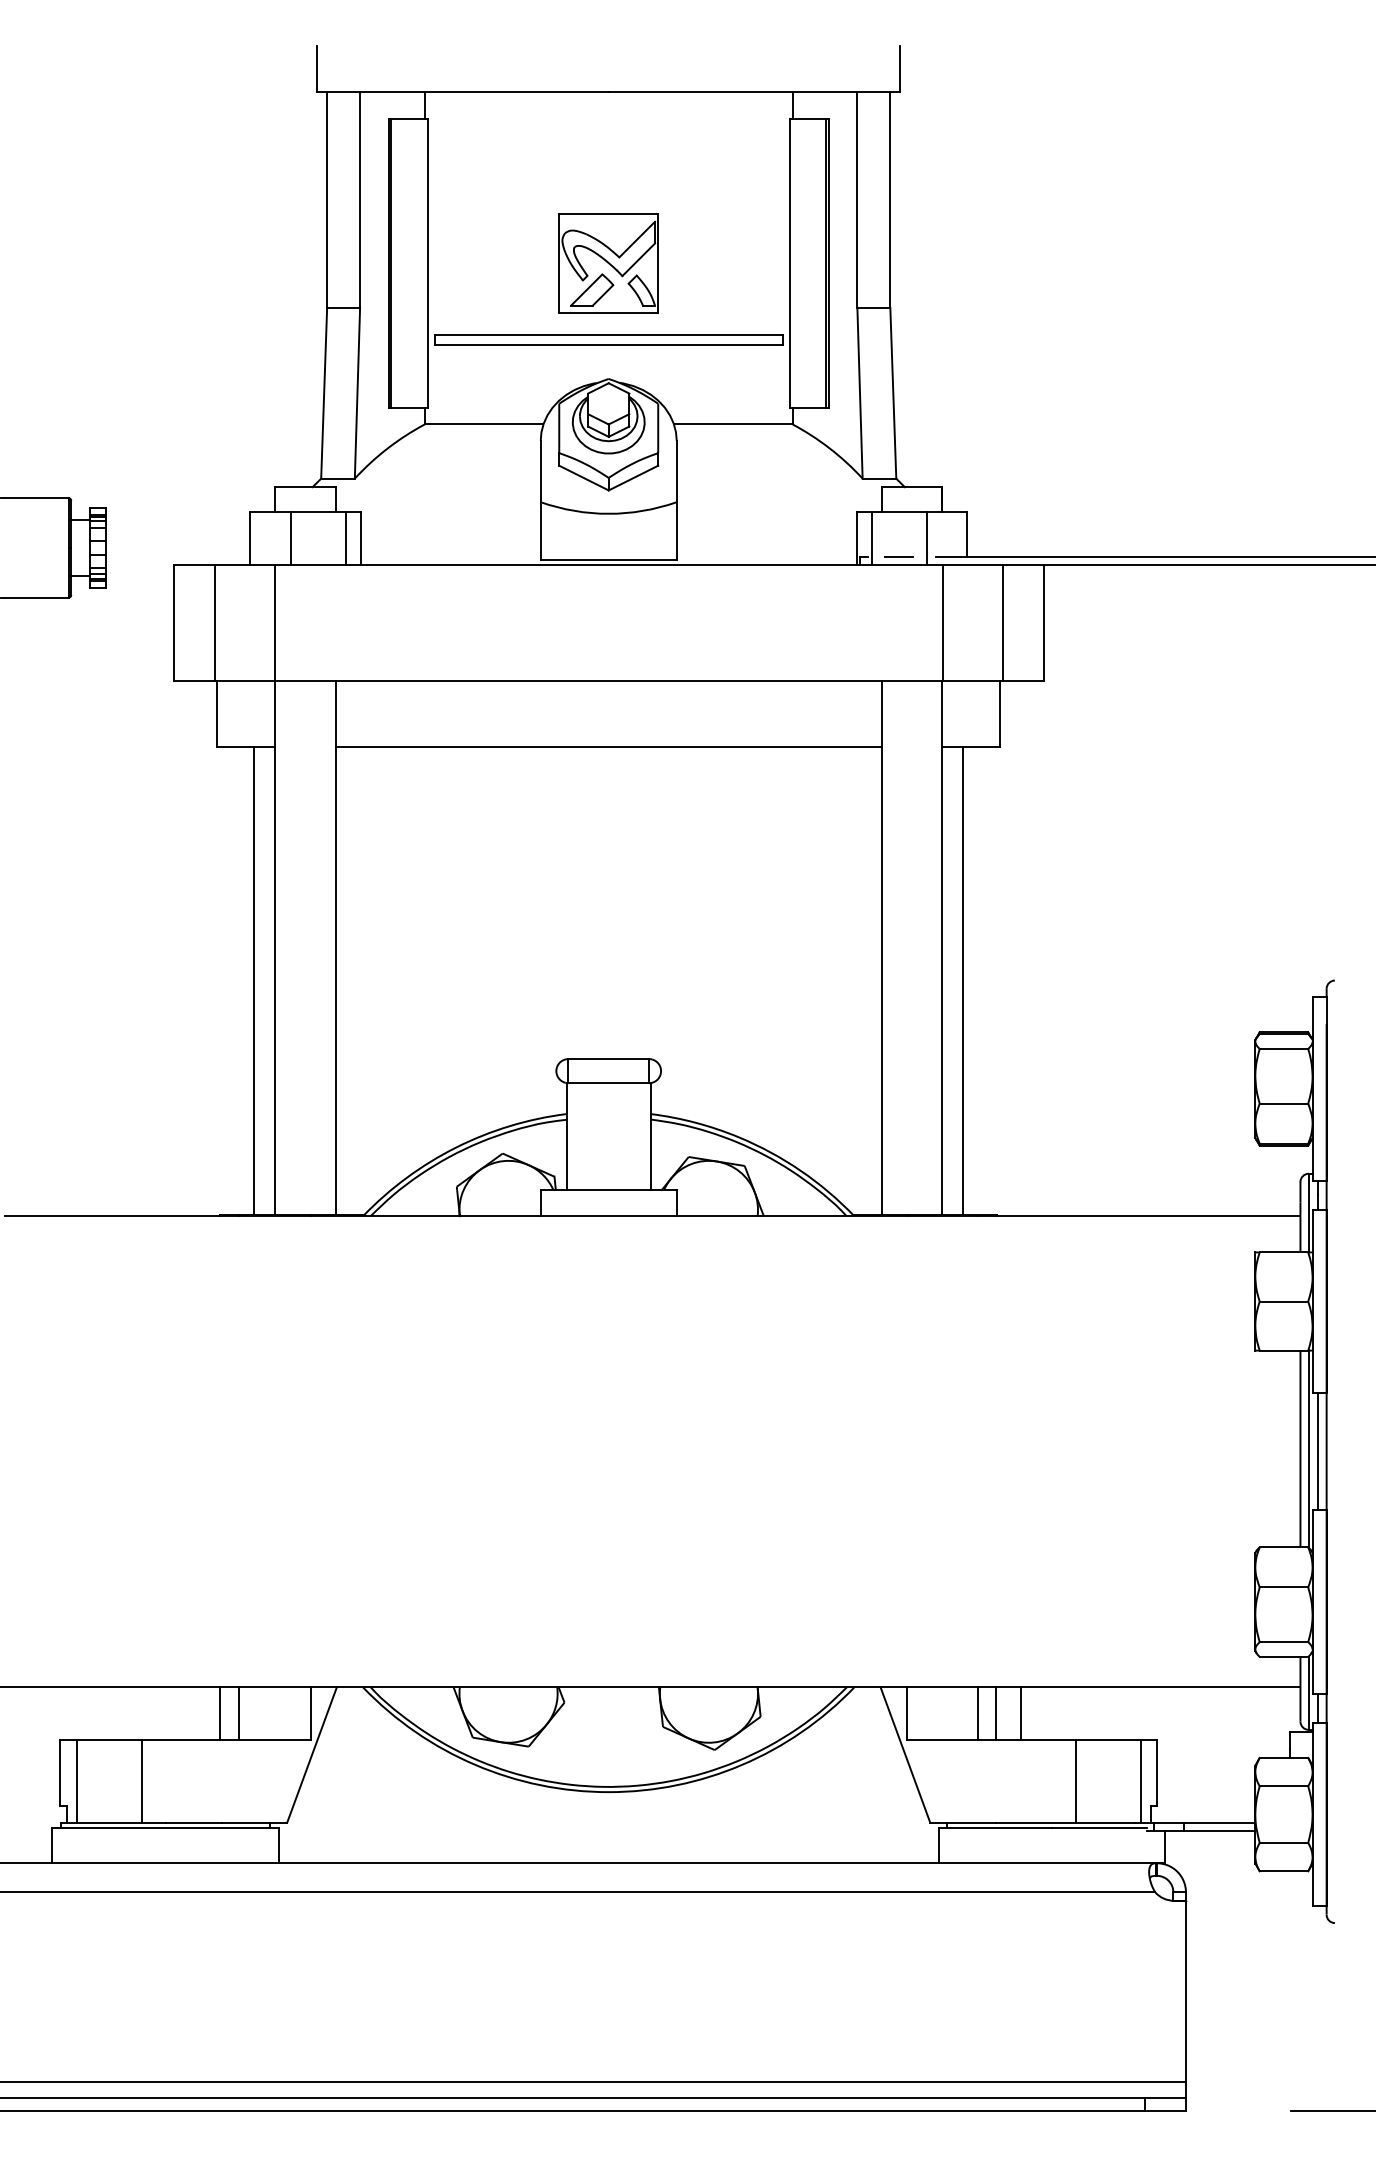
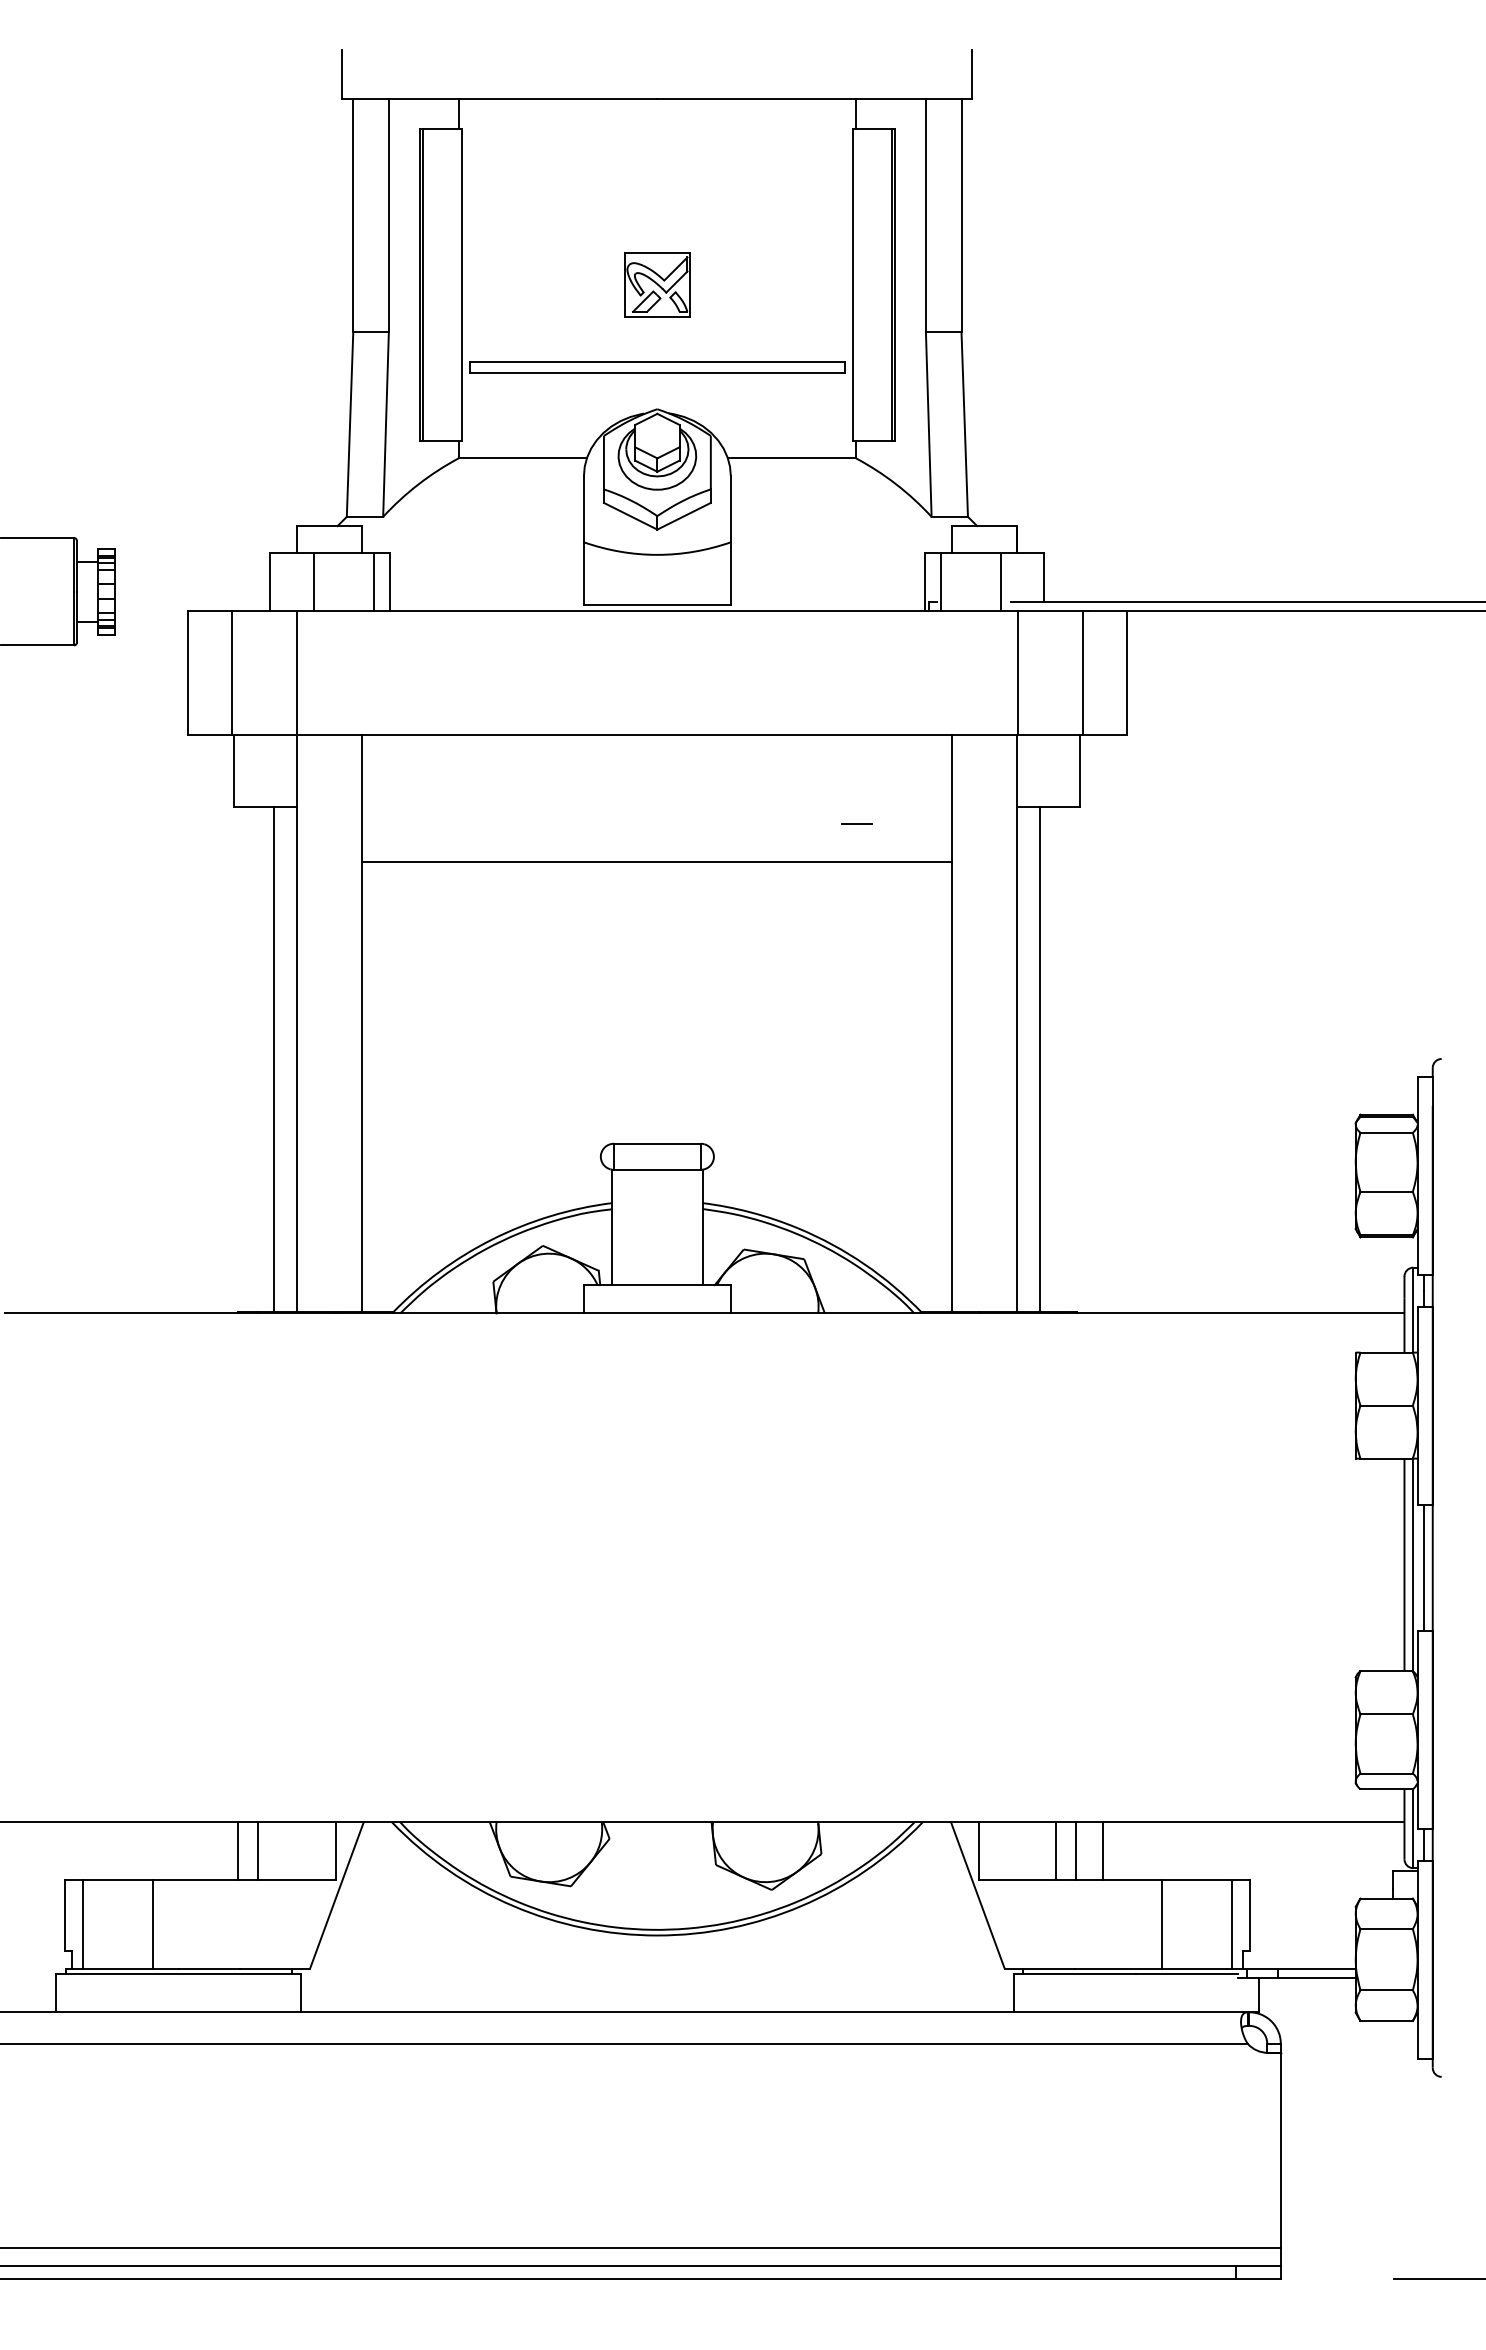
part: (608, 263) -> (657, 284), size x0.6
line: (898, 556) -> (856, 823), moved
line: (608, 746) -> (657, 861), moved

